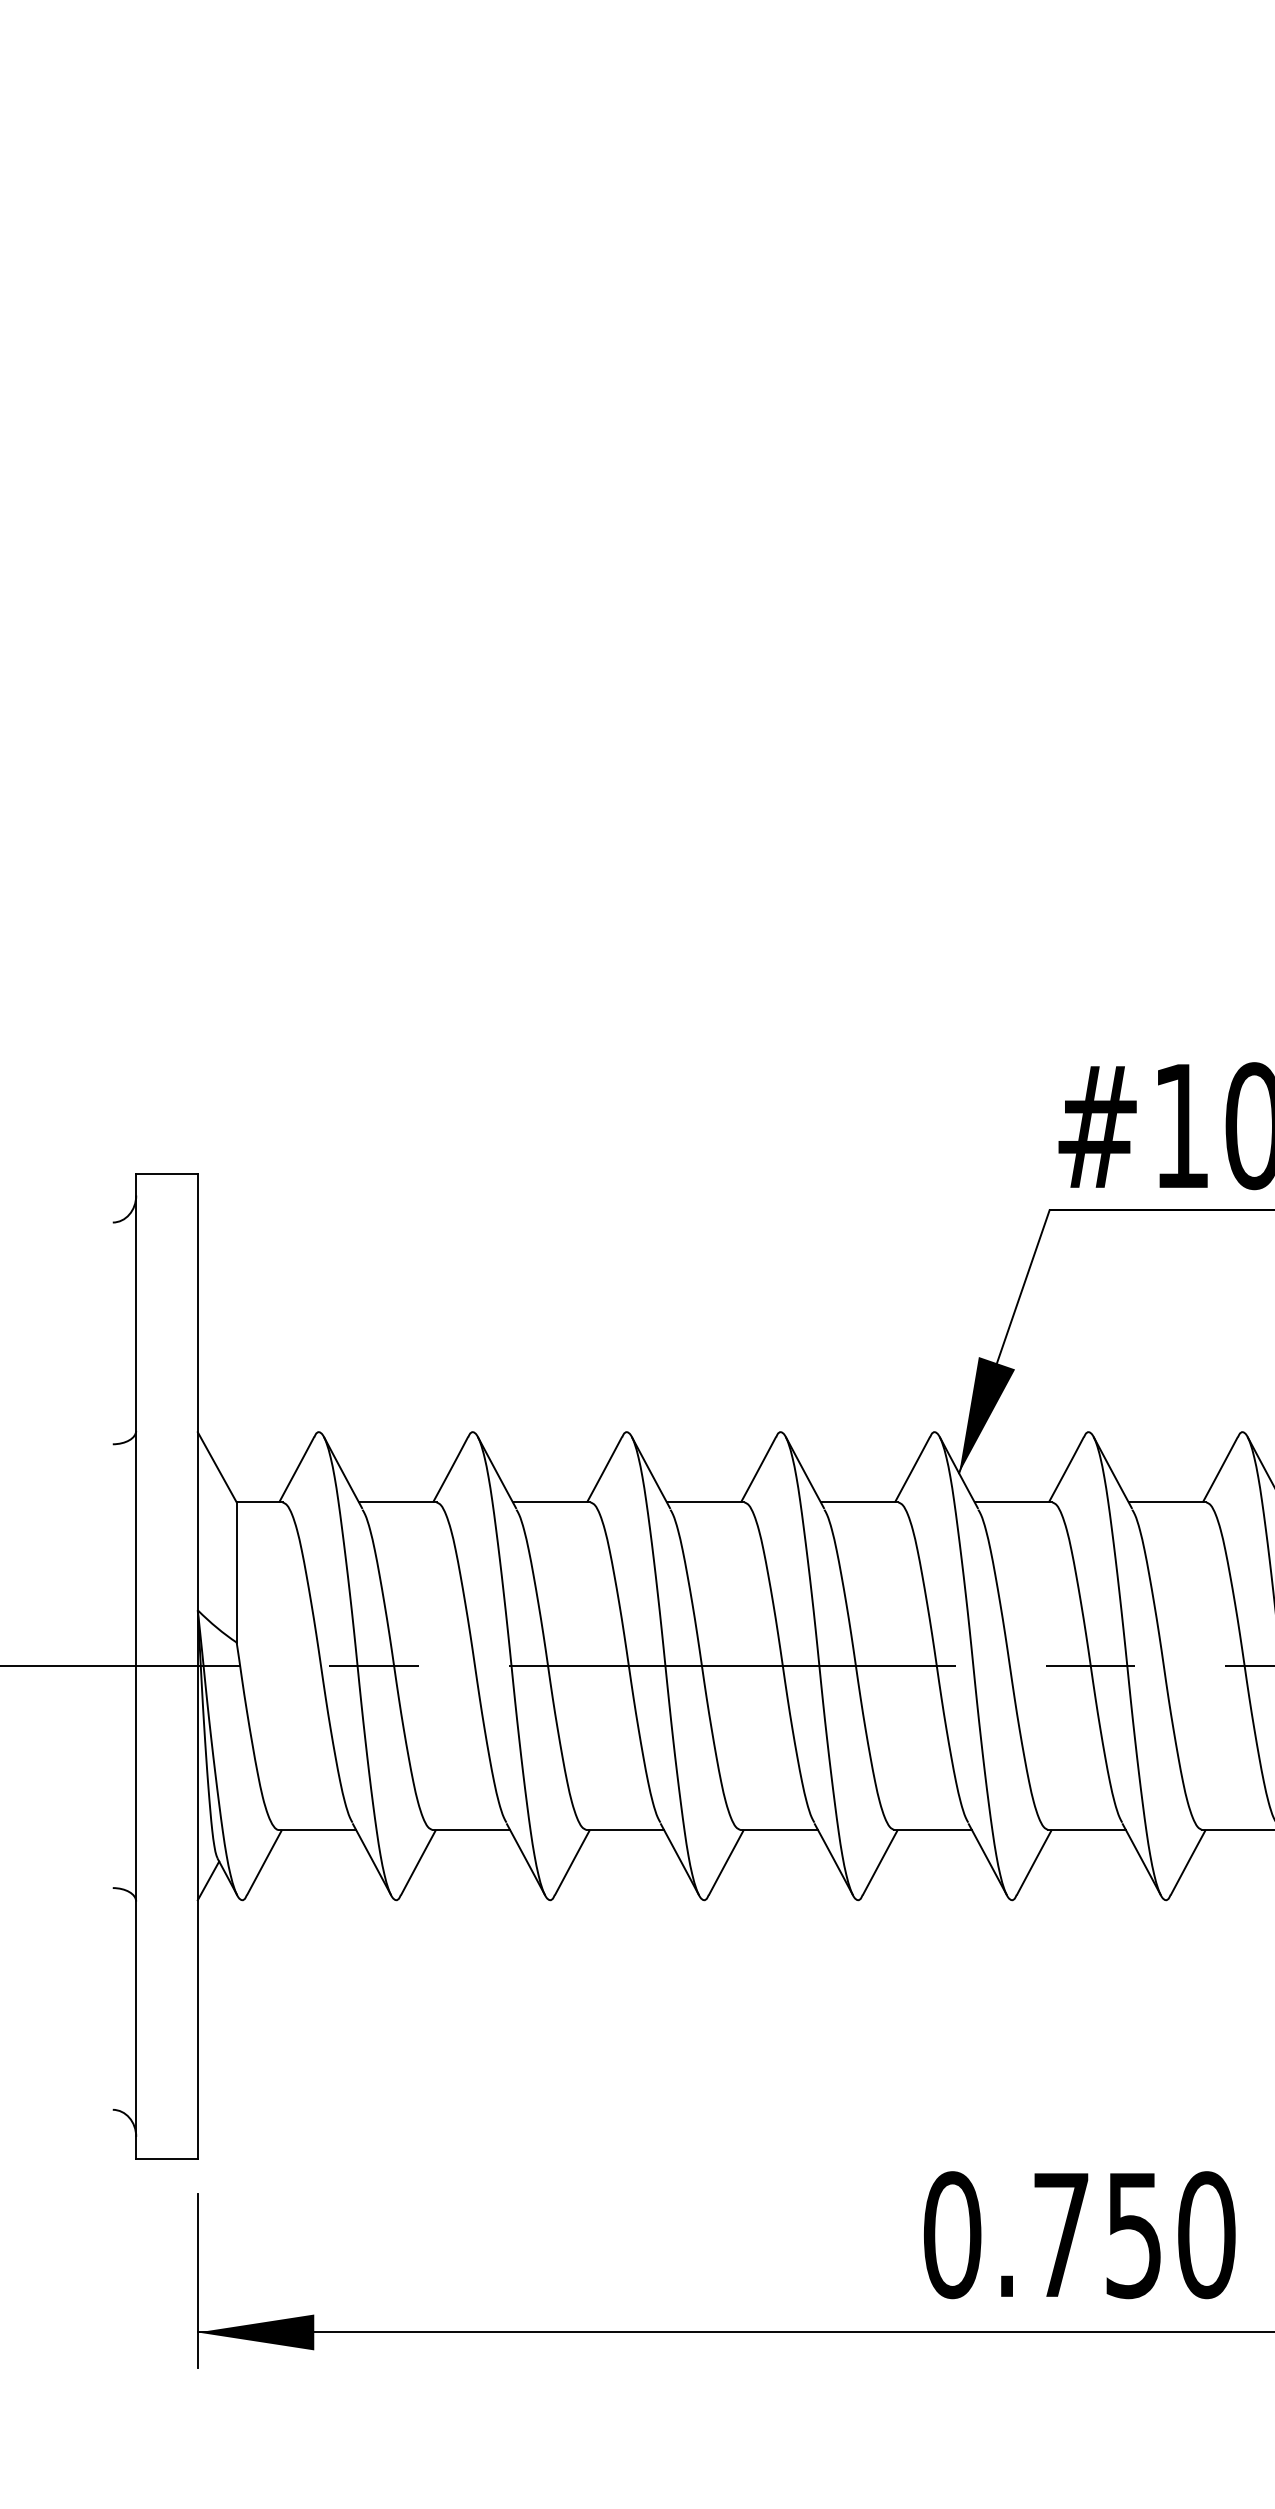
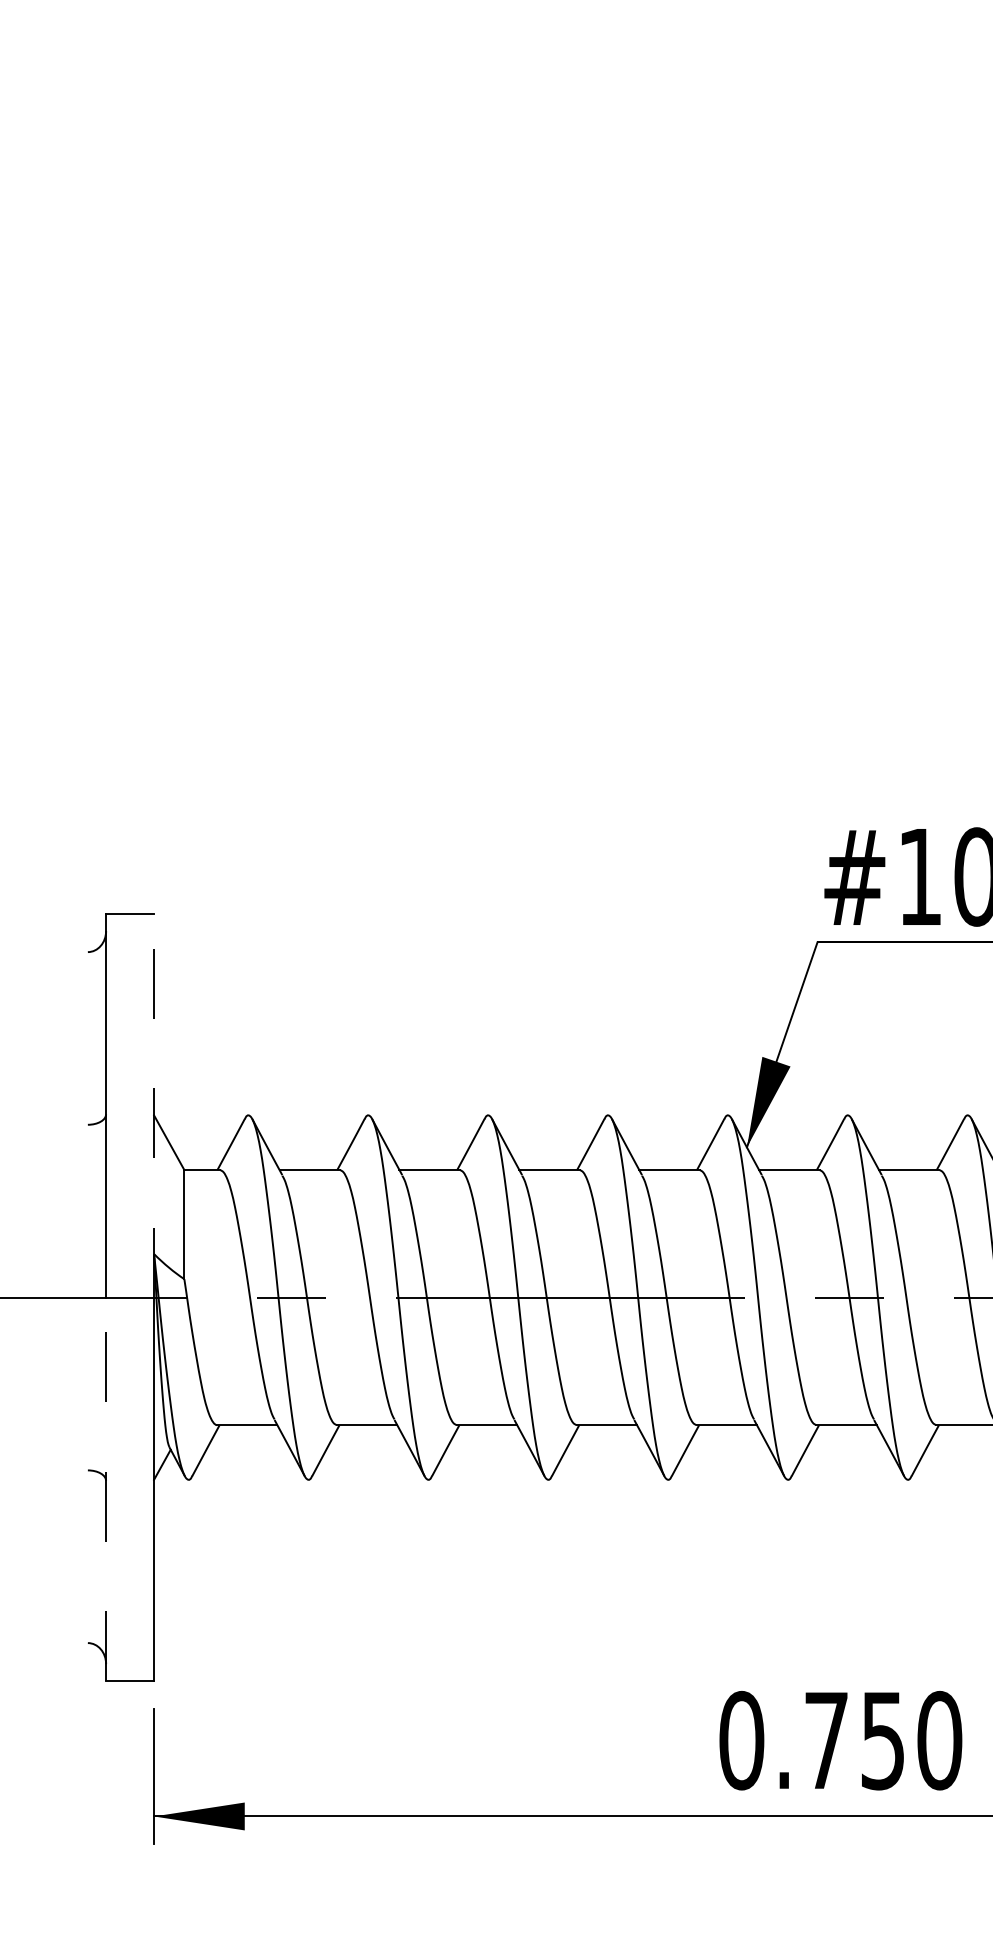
line: (198, 1419) -> (154, 1105), solid -> dashed
line: (136, 1912) -> (106, 1489), solid -> dashed

